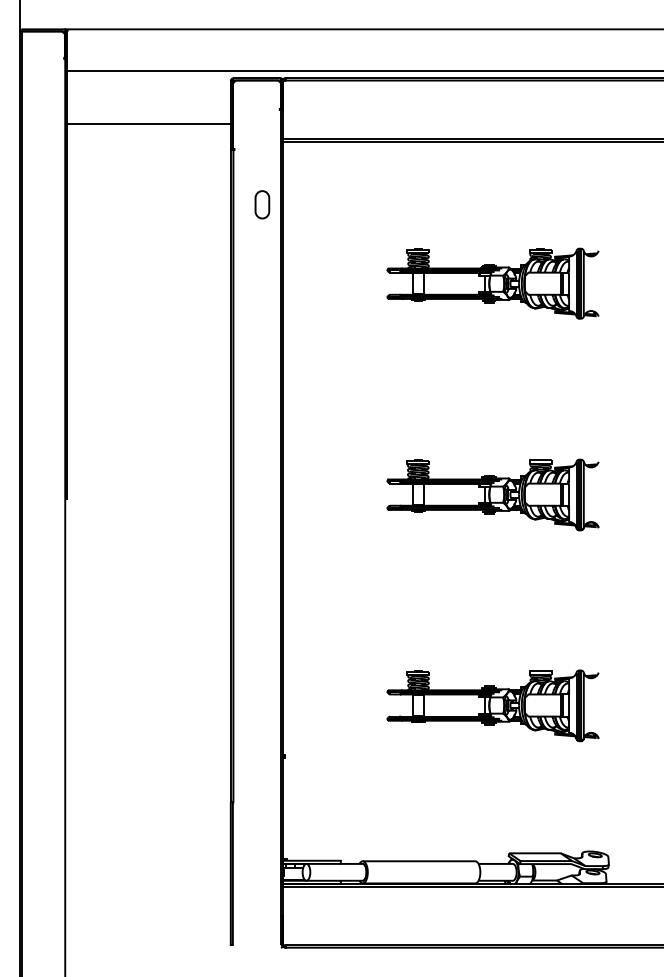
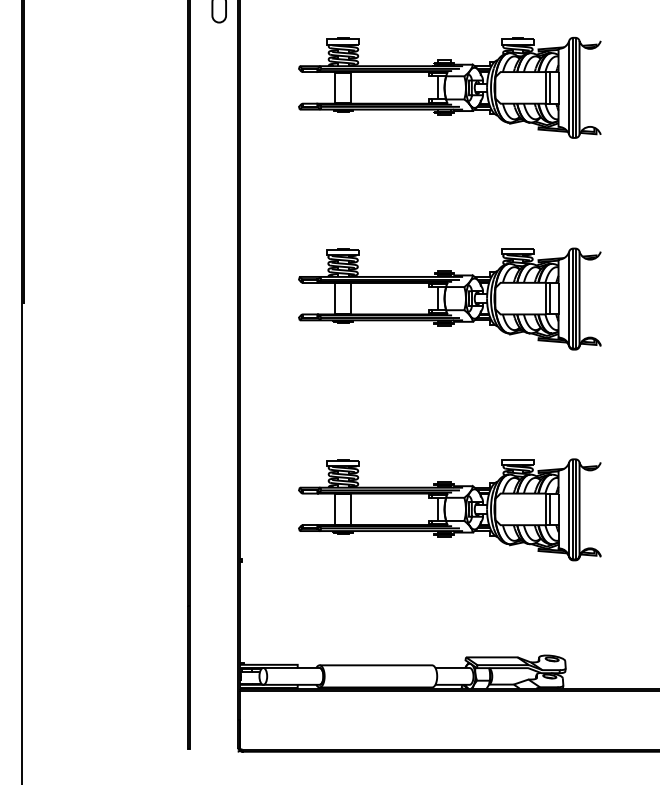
part: (492, 283) -> (449, 87), size x1.43
part: (492, 494) -> (449, 298), size x1.43
part: (492, 705) -> (449, 509), size x1.43

